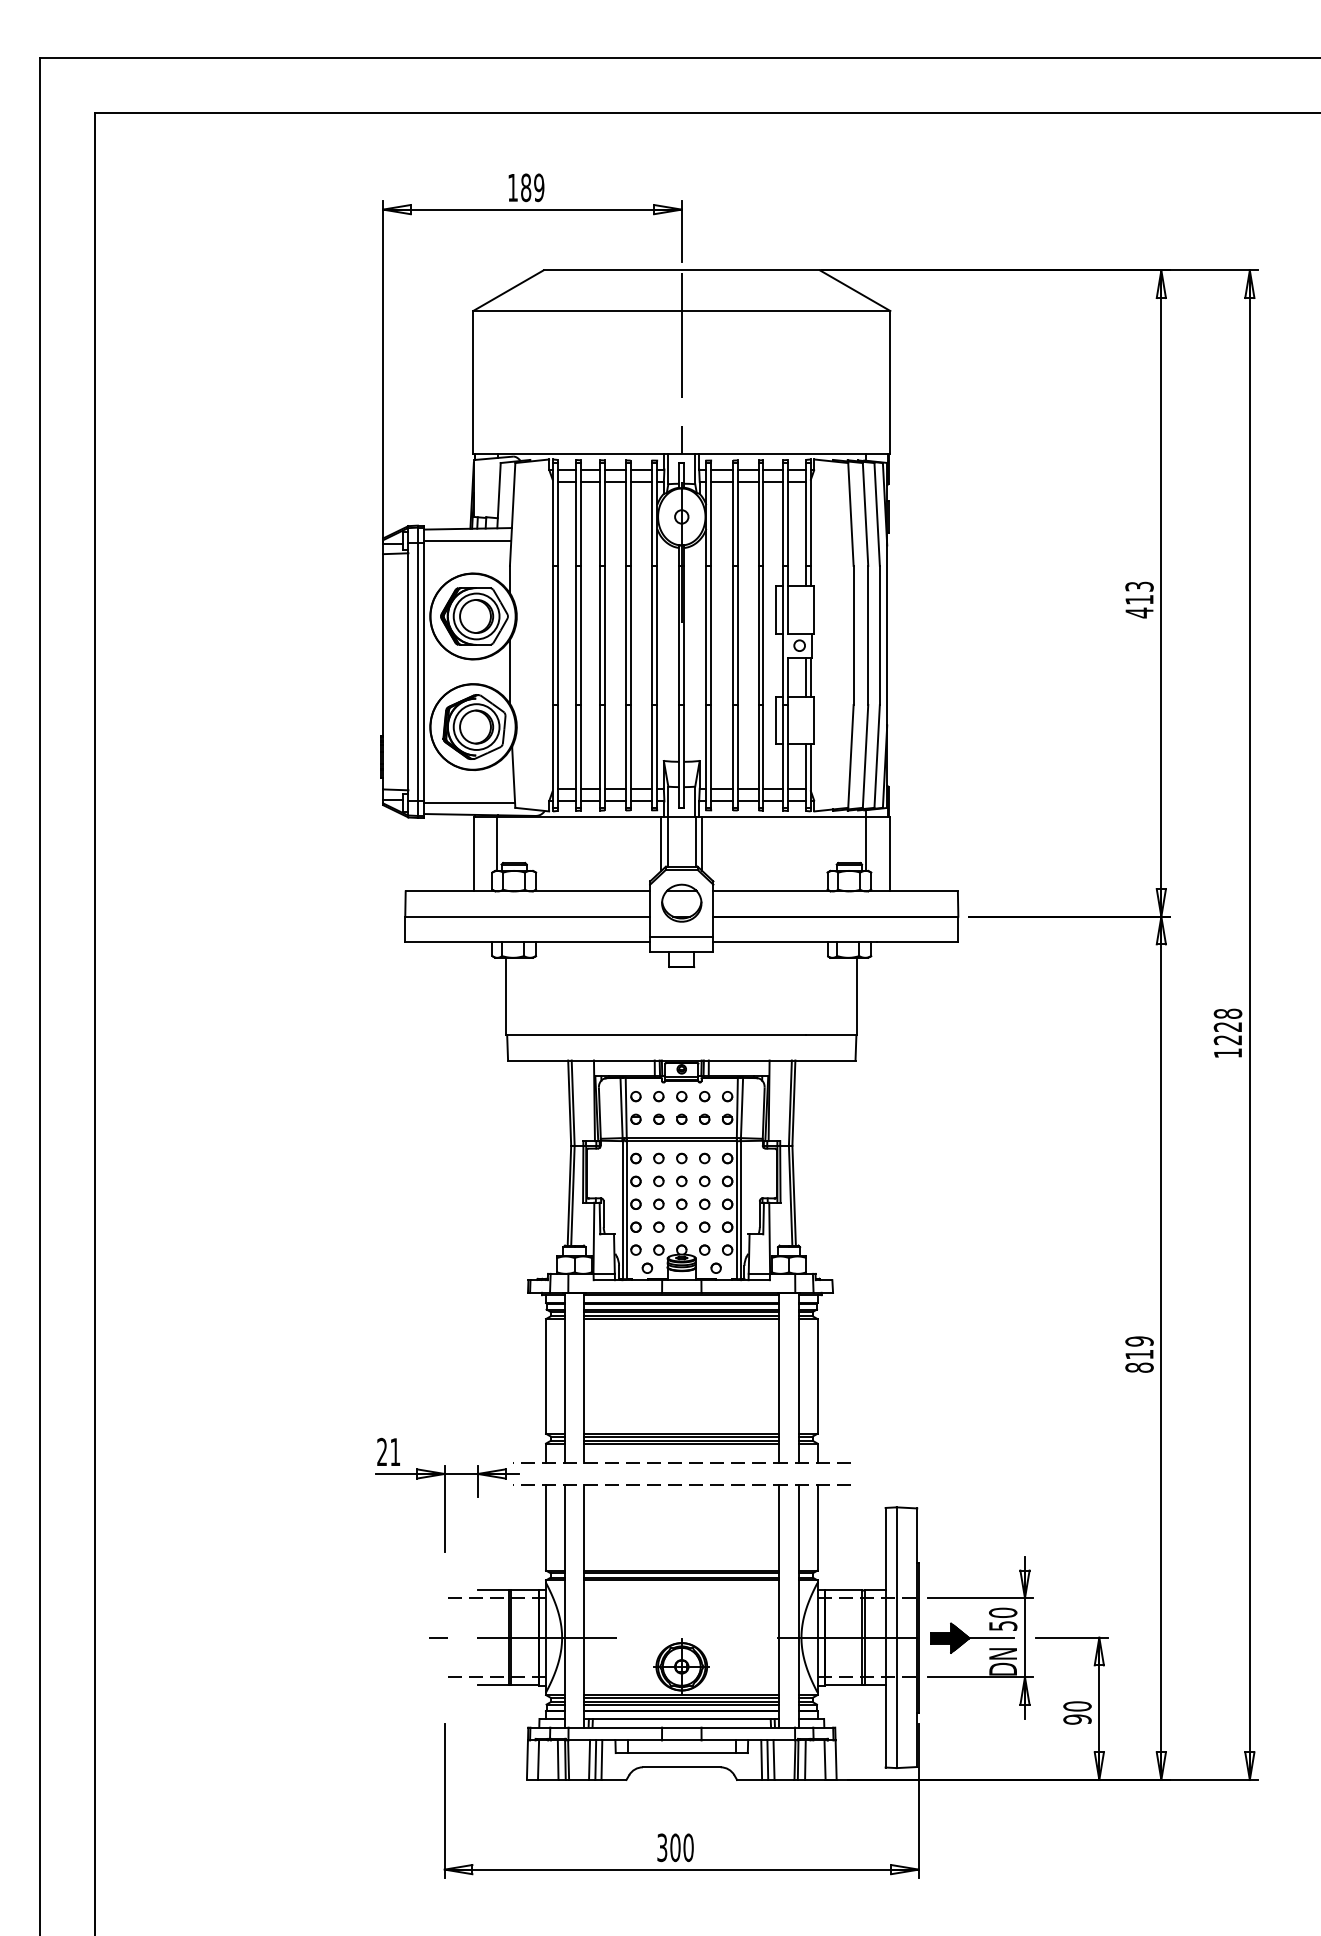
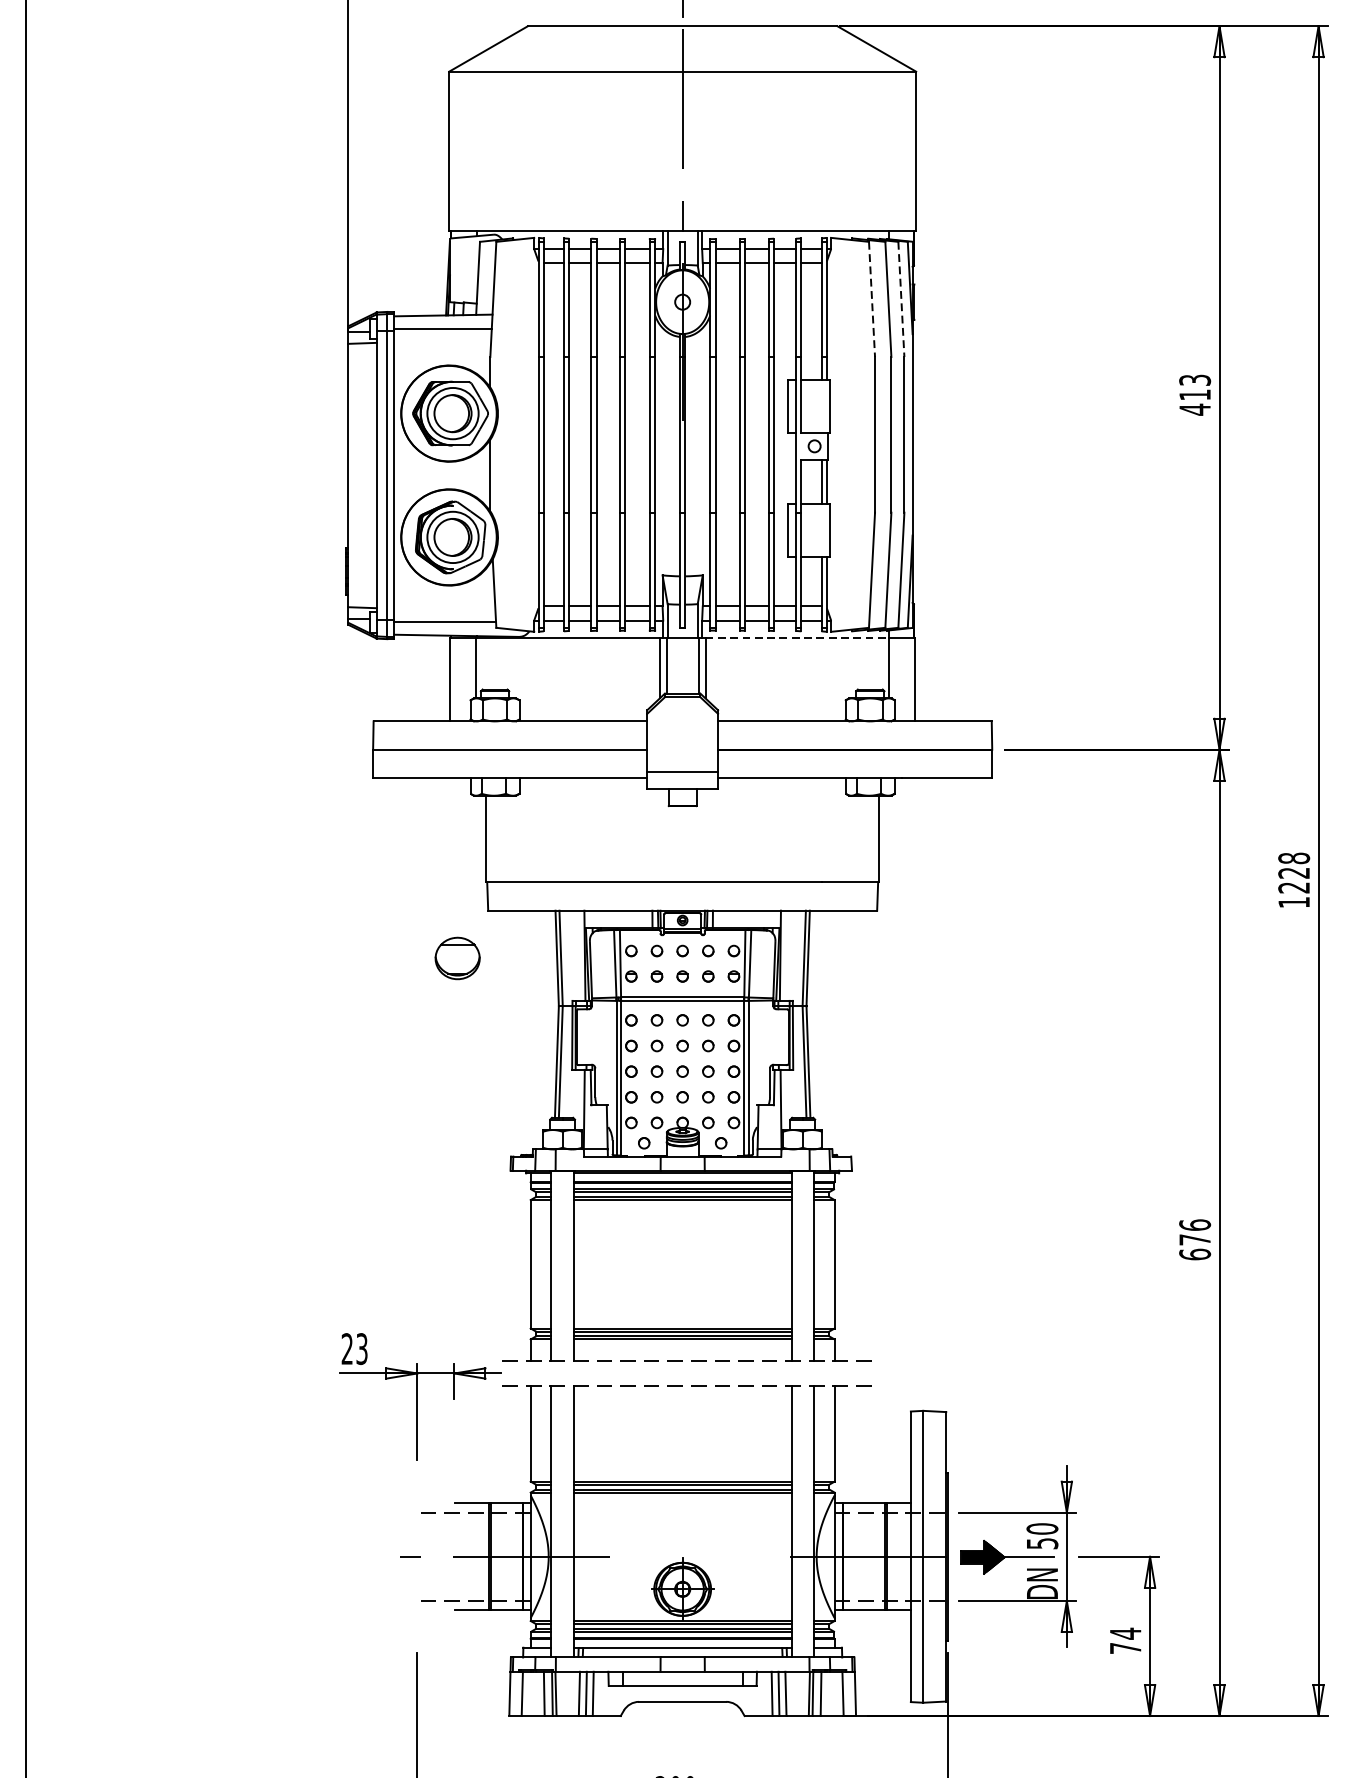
line: (850, 514) -> (871, 299), solid -> dashed
line: (877, 514) -> (901, 299), solid -> dashed
line: (784, 817) -> (797, 638), solid -> dashed
part: (681, 902) -> (457, 957), moved
text: (1139, 1354) -> (1195, 1239), 819 -> 676
text: (395, 1451) -> (362, 1348), 21 -> 23
text: (1077, 1712) -> (1125, 1640), 90 -> 74

